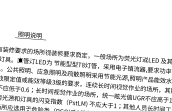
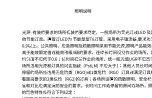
text: (29, 34) -> (82, 10), moved

